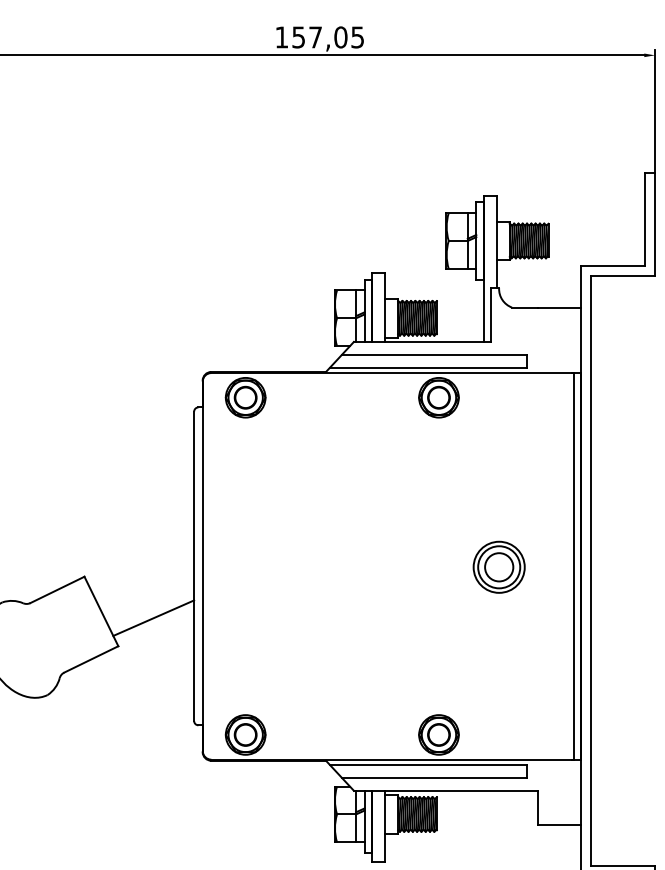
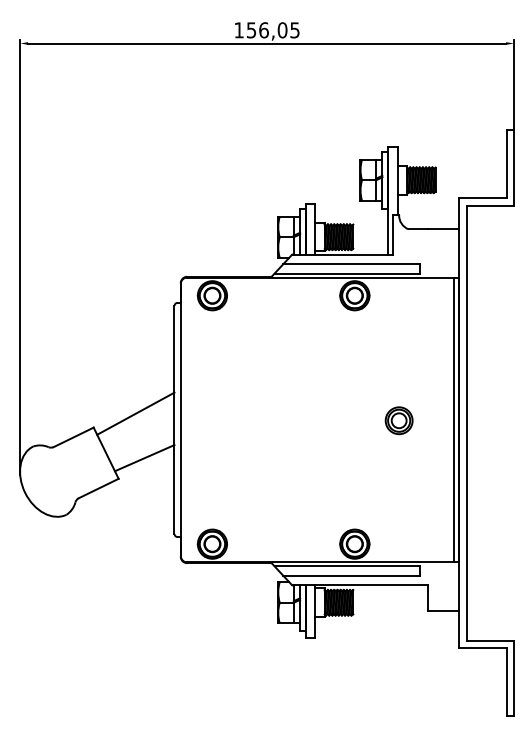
text: (314, 37) -> (263, 30), 157,05 -> 156,05
line: (141, 557) -> (135, 413), added
part: (498, 567) -> (398, 420), size x0.71

